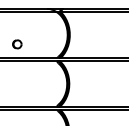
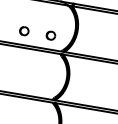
part: (44, 44) -> (51, 35), added

